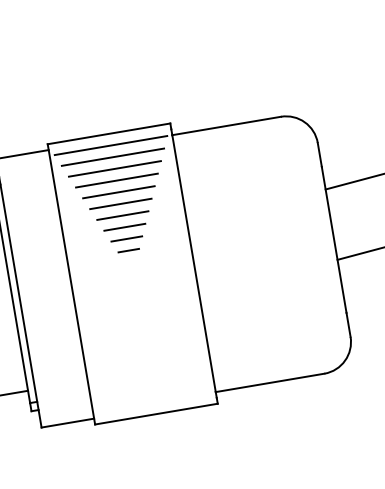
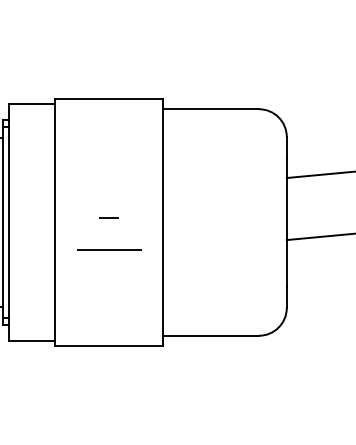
line: (110, 145) -> (108, 109), removed
line: (113, 157) -> (109, 119), removed
line: (114, 168) -> (108, 129), removed
line: (117, 180) -> (109, 140), removed
line: (119, 191) -> (109, 249), moved
line: (121, 203) -> (109, 160), removed
line: (122, 216) -> (108, 171), removed
line: (125, 227) -> (109, 181), removed
line: (126, 238) -> (108, 191), removed
line: (127, 250) -> (108, 217), moved

